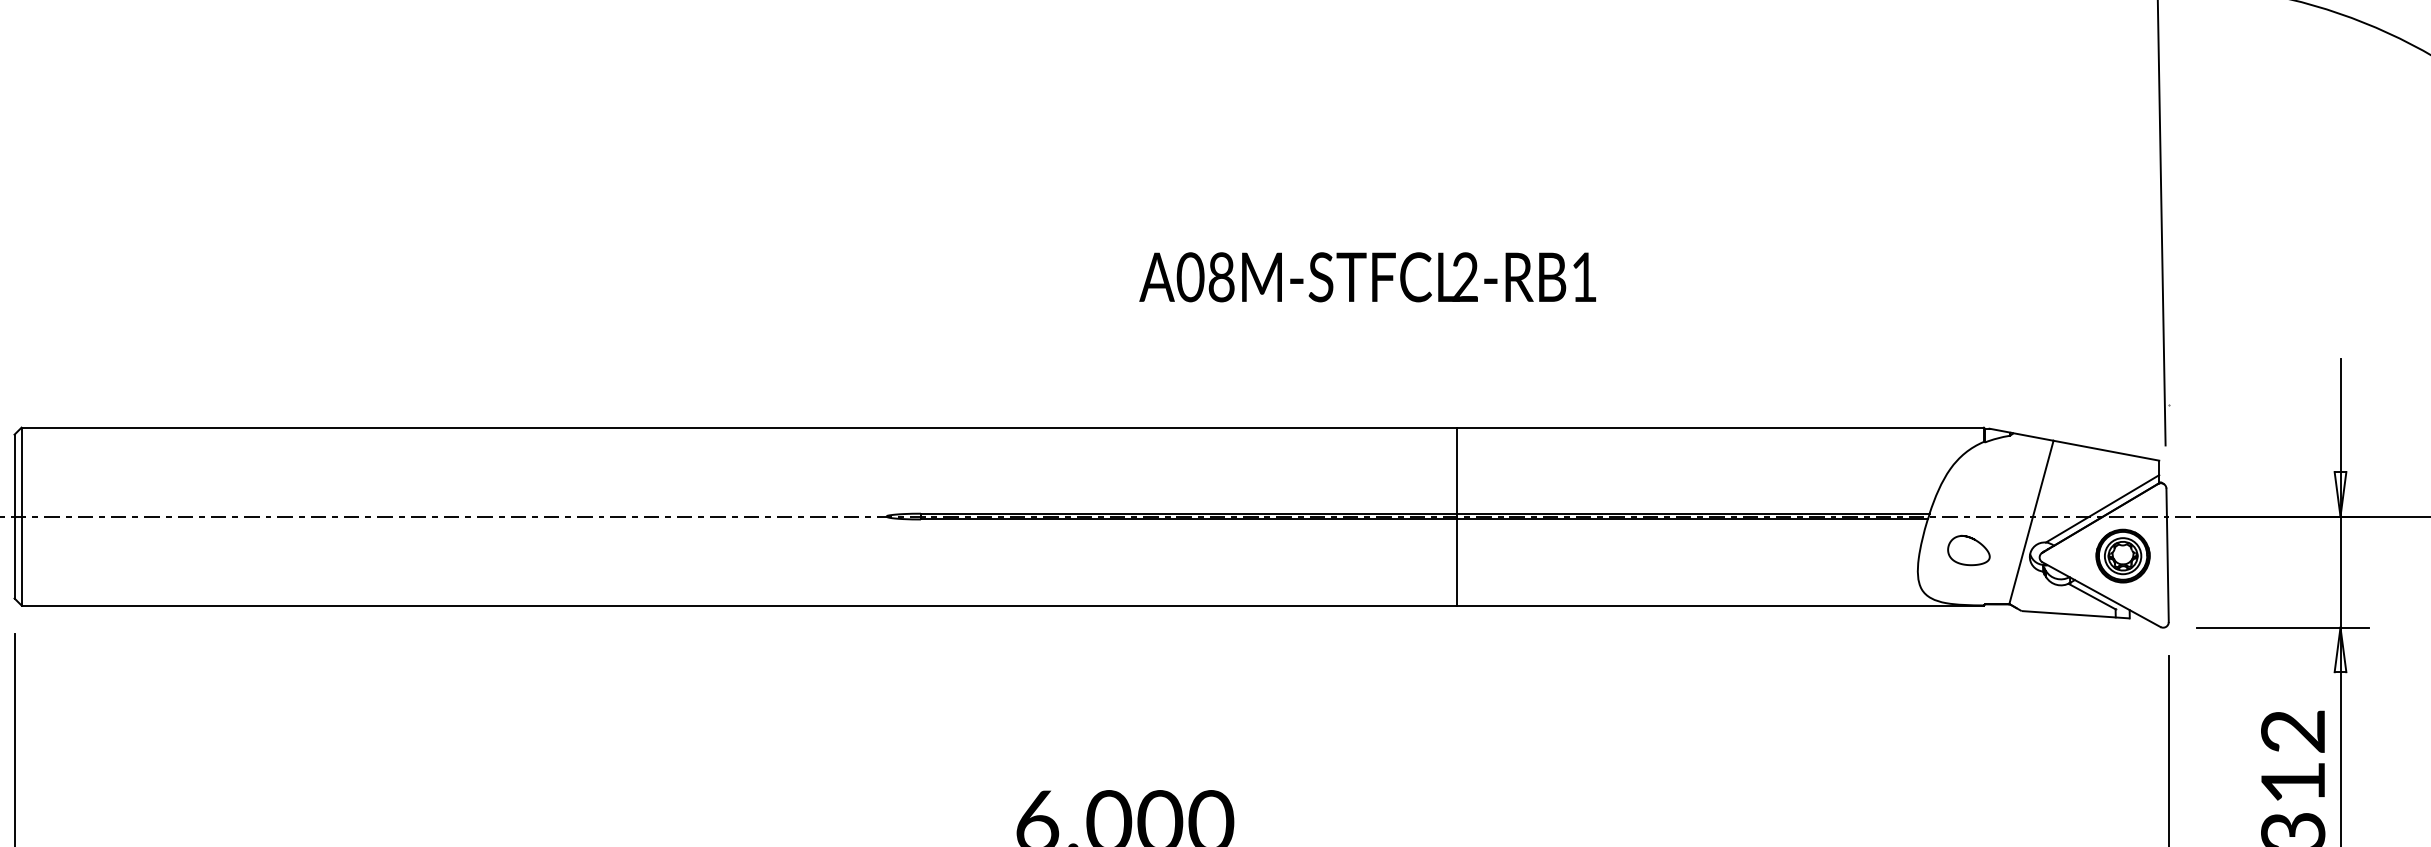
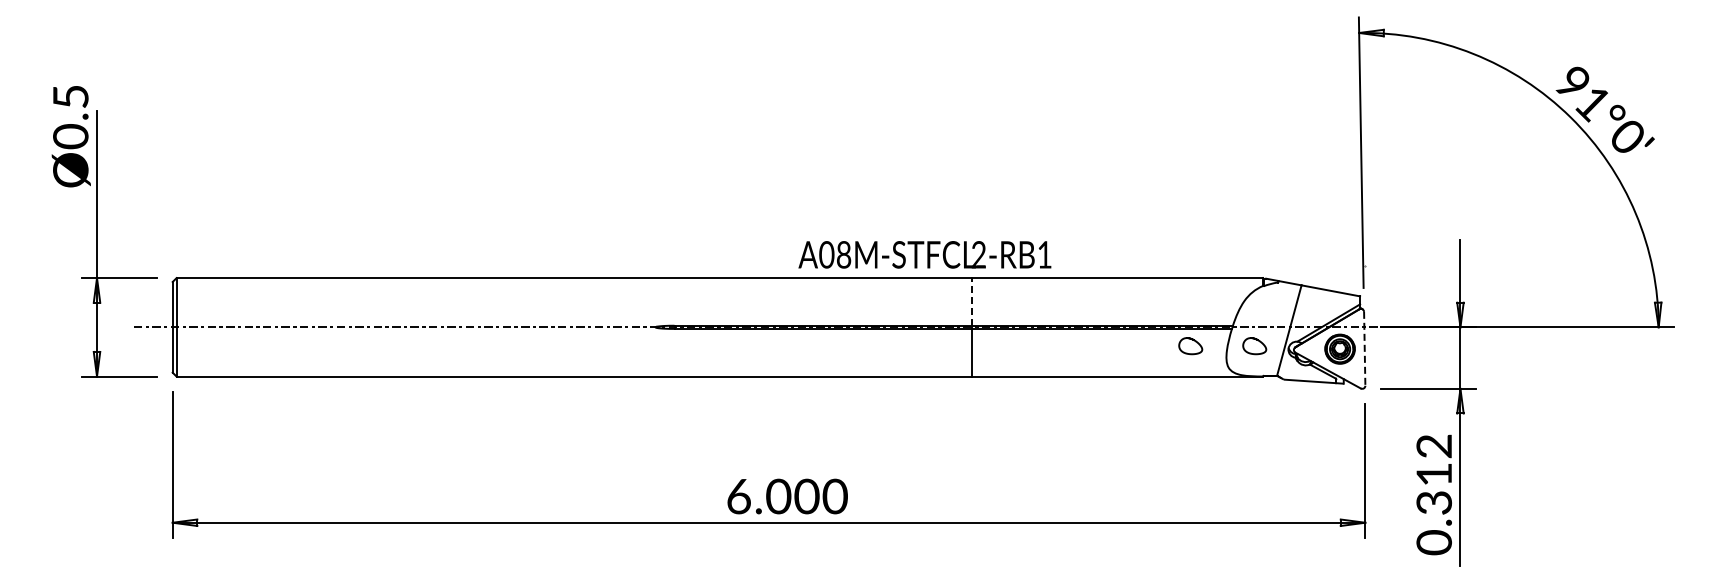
text: (1367, 276) -> (924, 254), moved
line: (1457, 469) -> (971, 301), solid -> dashed
part: (1852, 551) -> (1190, 346), added
line: (2167, 554) -> (1364, 348), solid -> dashed

